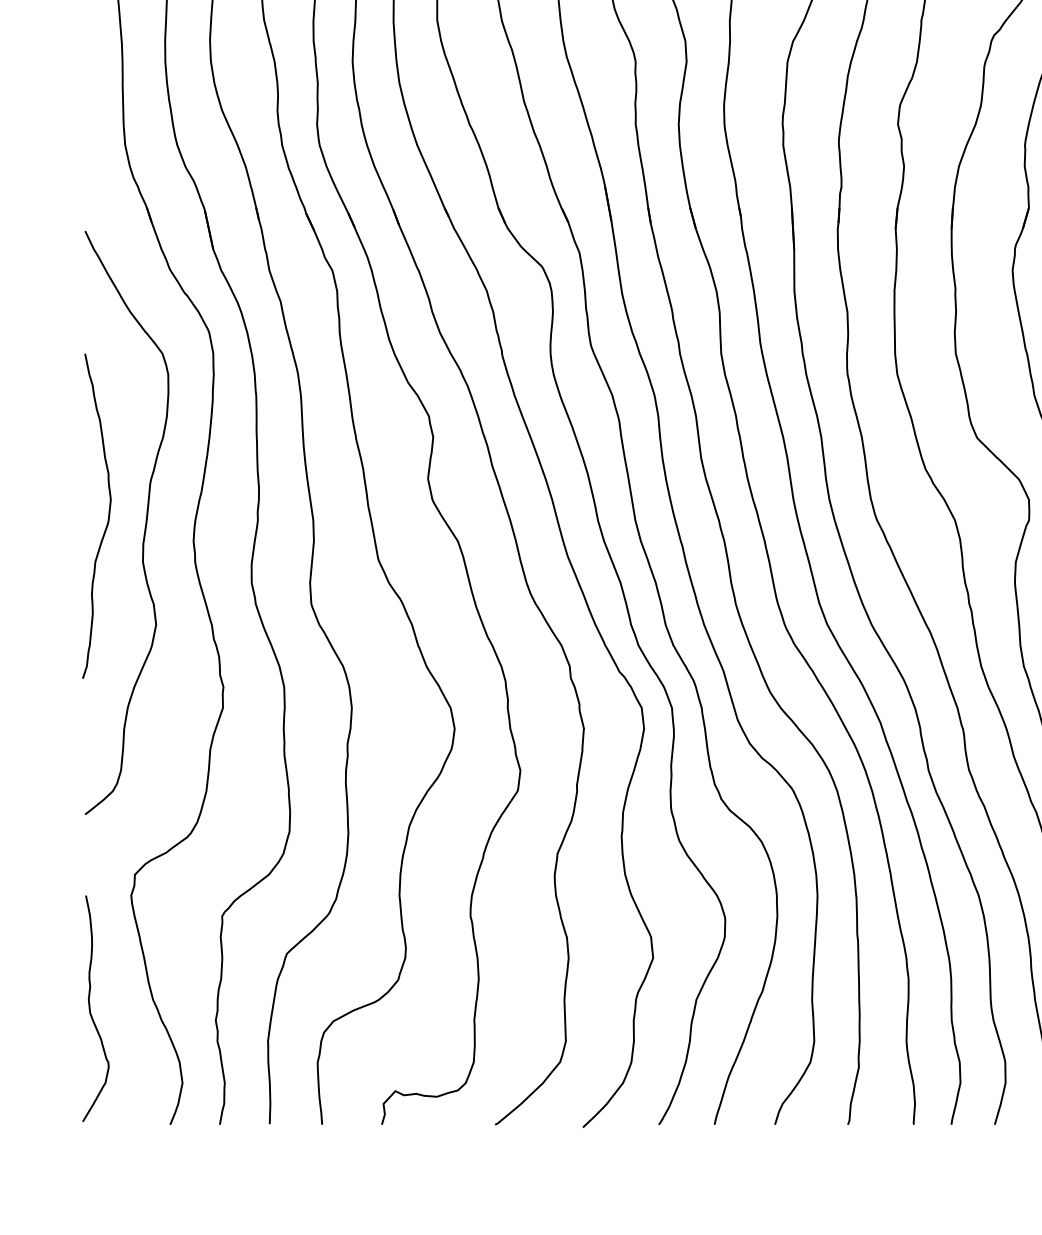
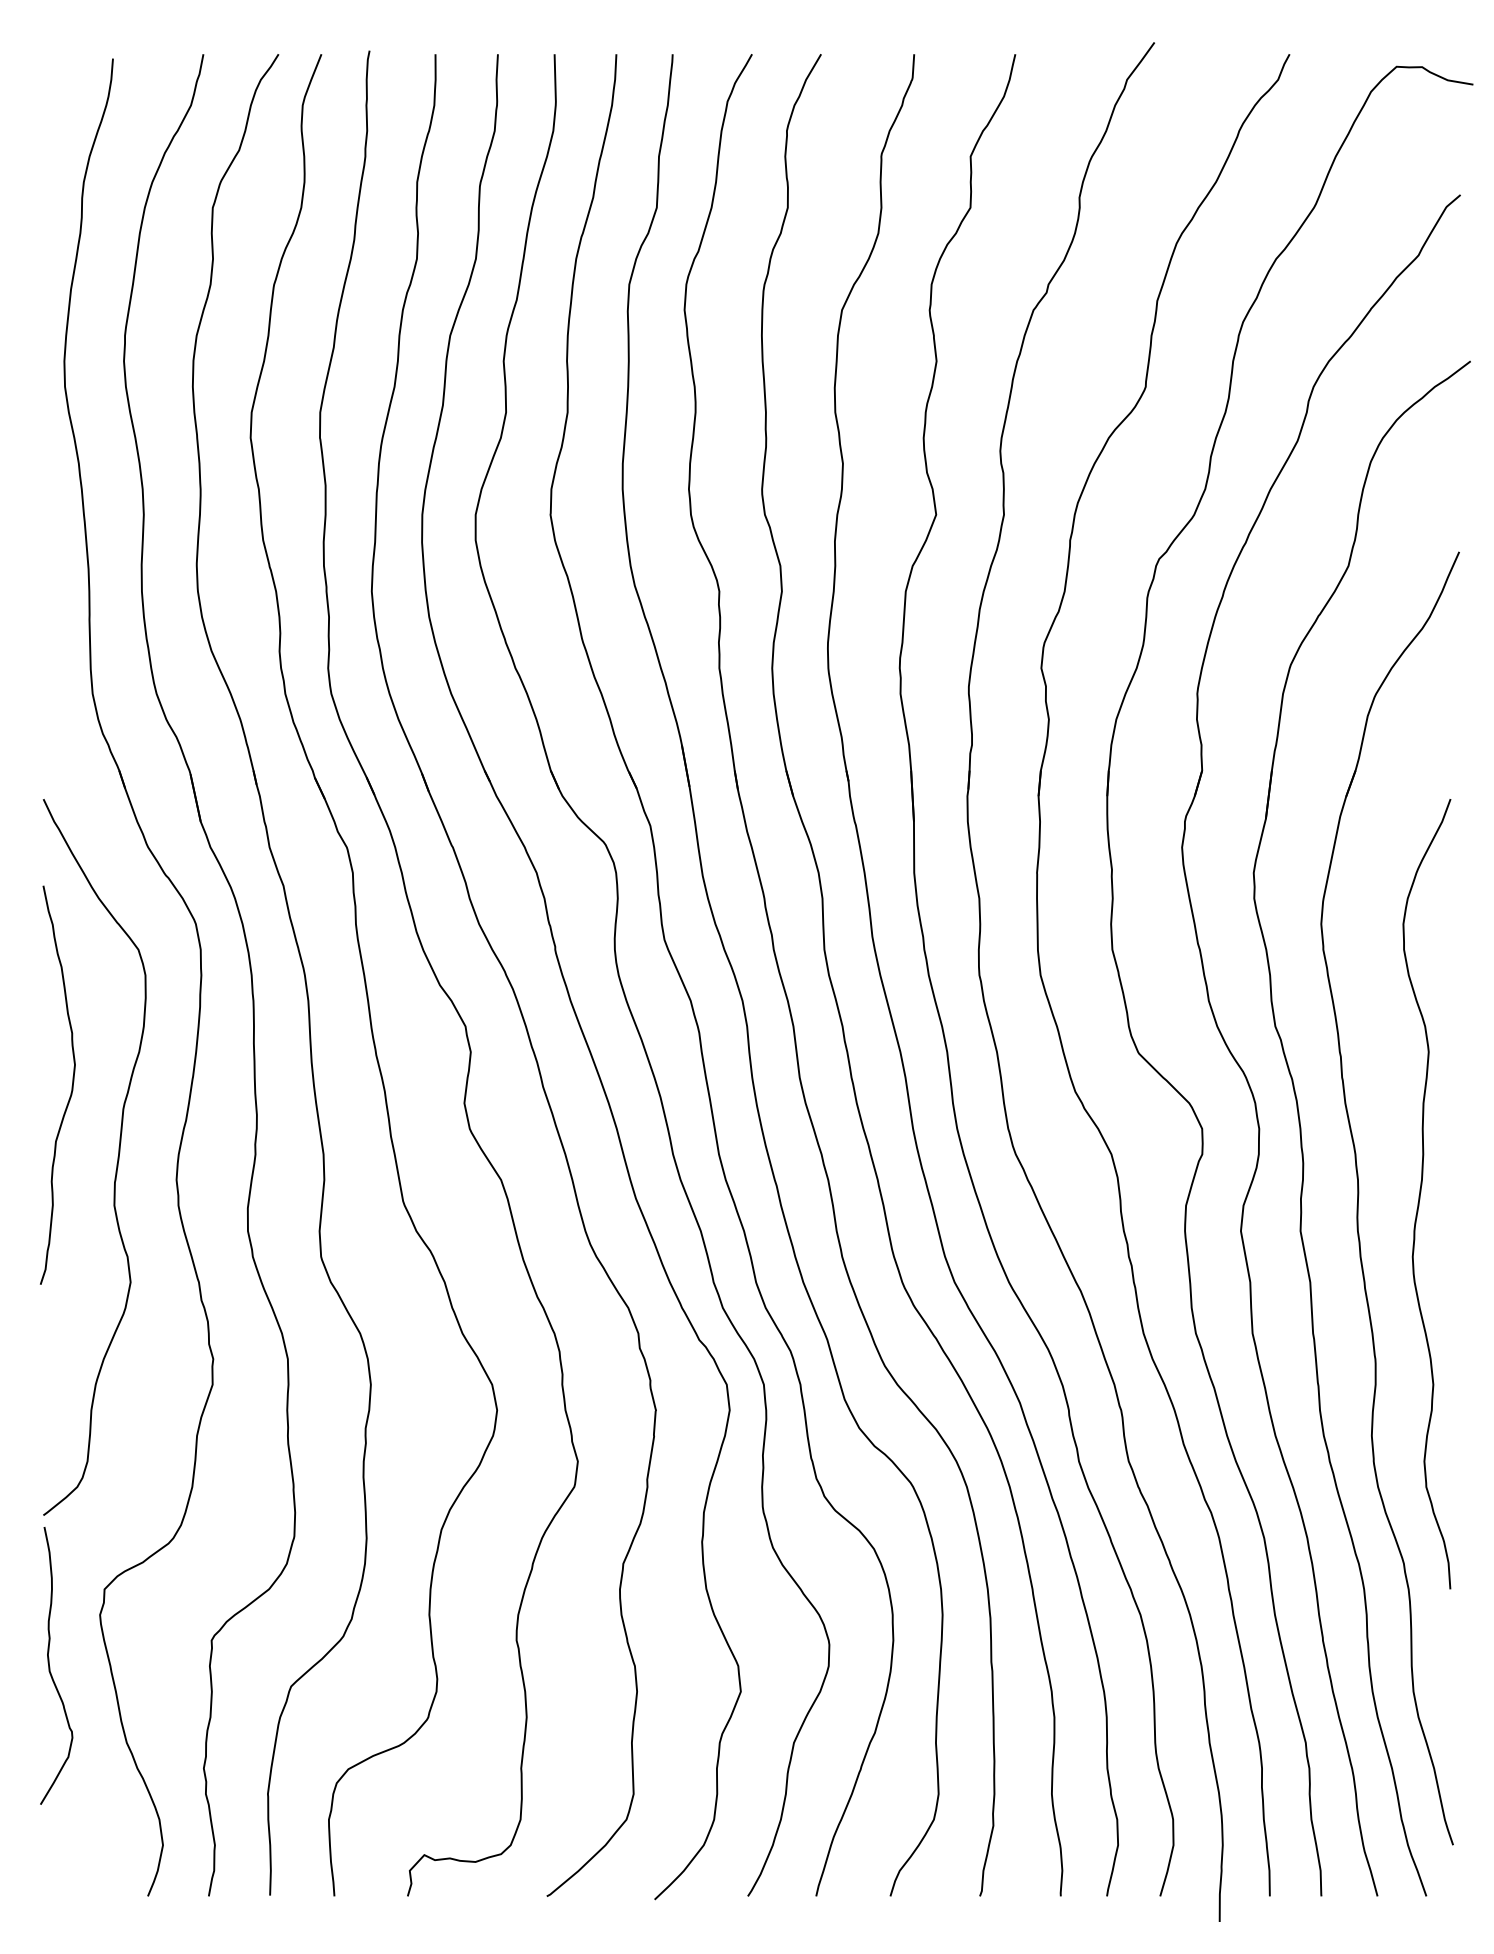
curve: (108, 517) -> (71, 1086), moved
curve: (90, 1009) -> (50, 1666), moved

